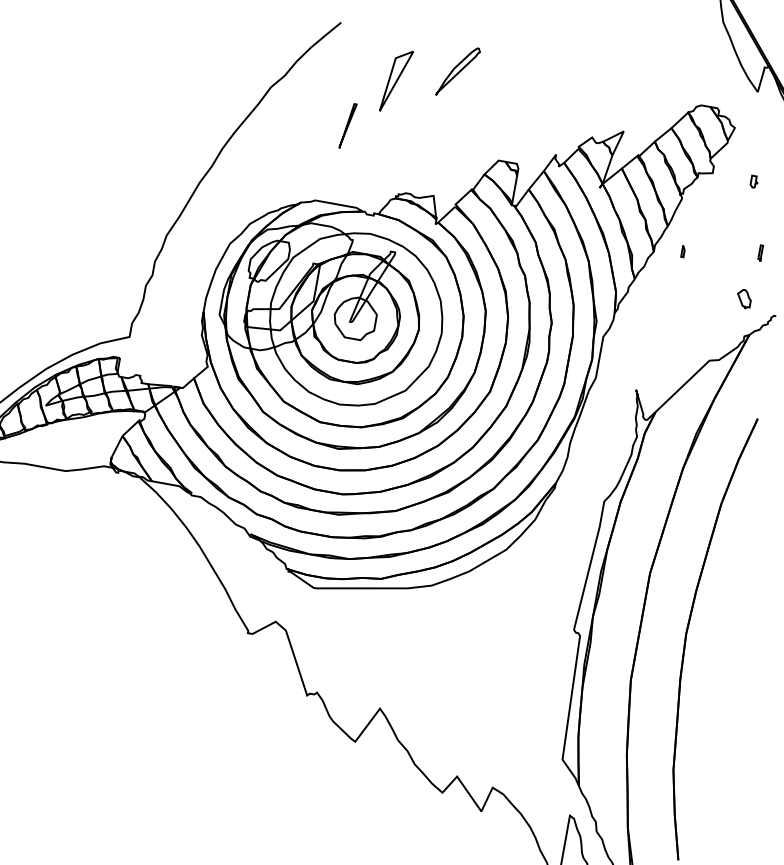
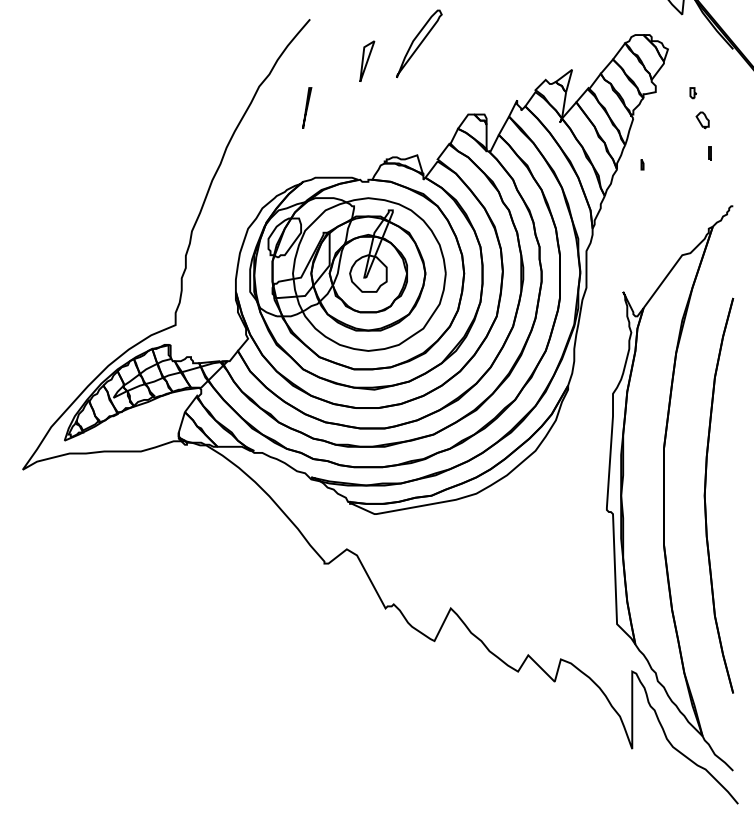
part: (458, 71) -> (419, 43), size x1.43
part: (397, 79) -> (367, 60), size x0.71
line: (348, 125) -> (307, 107), moved
part: (743, 299) -> (702, 120), moved

